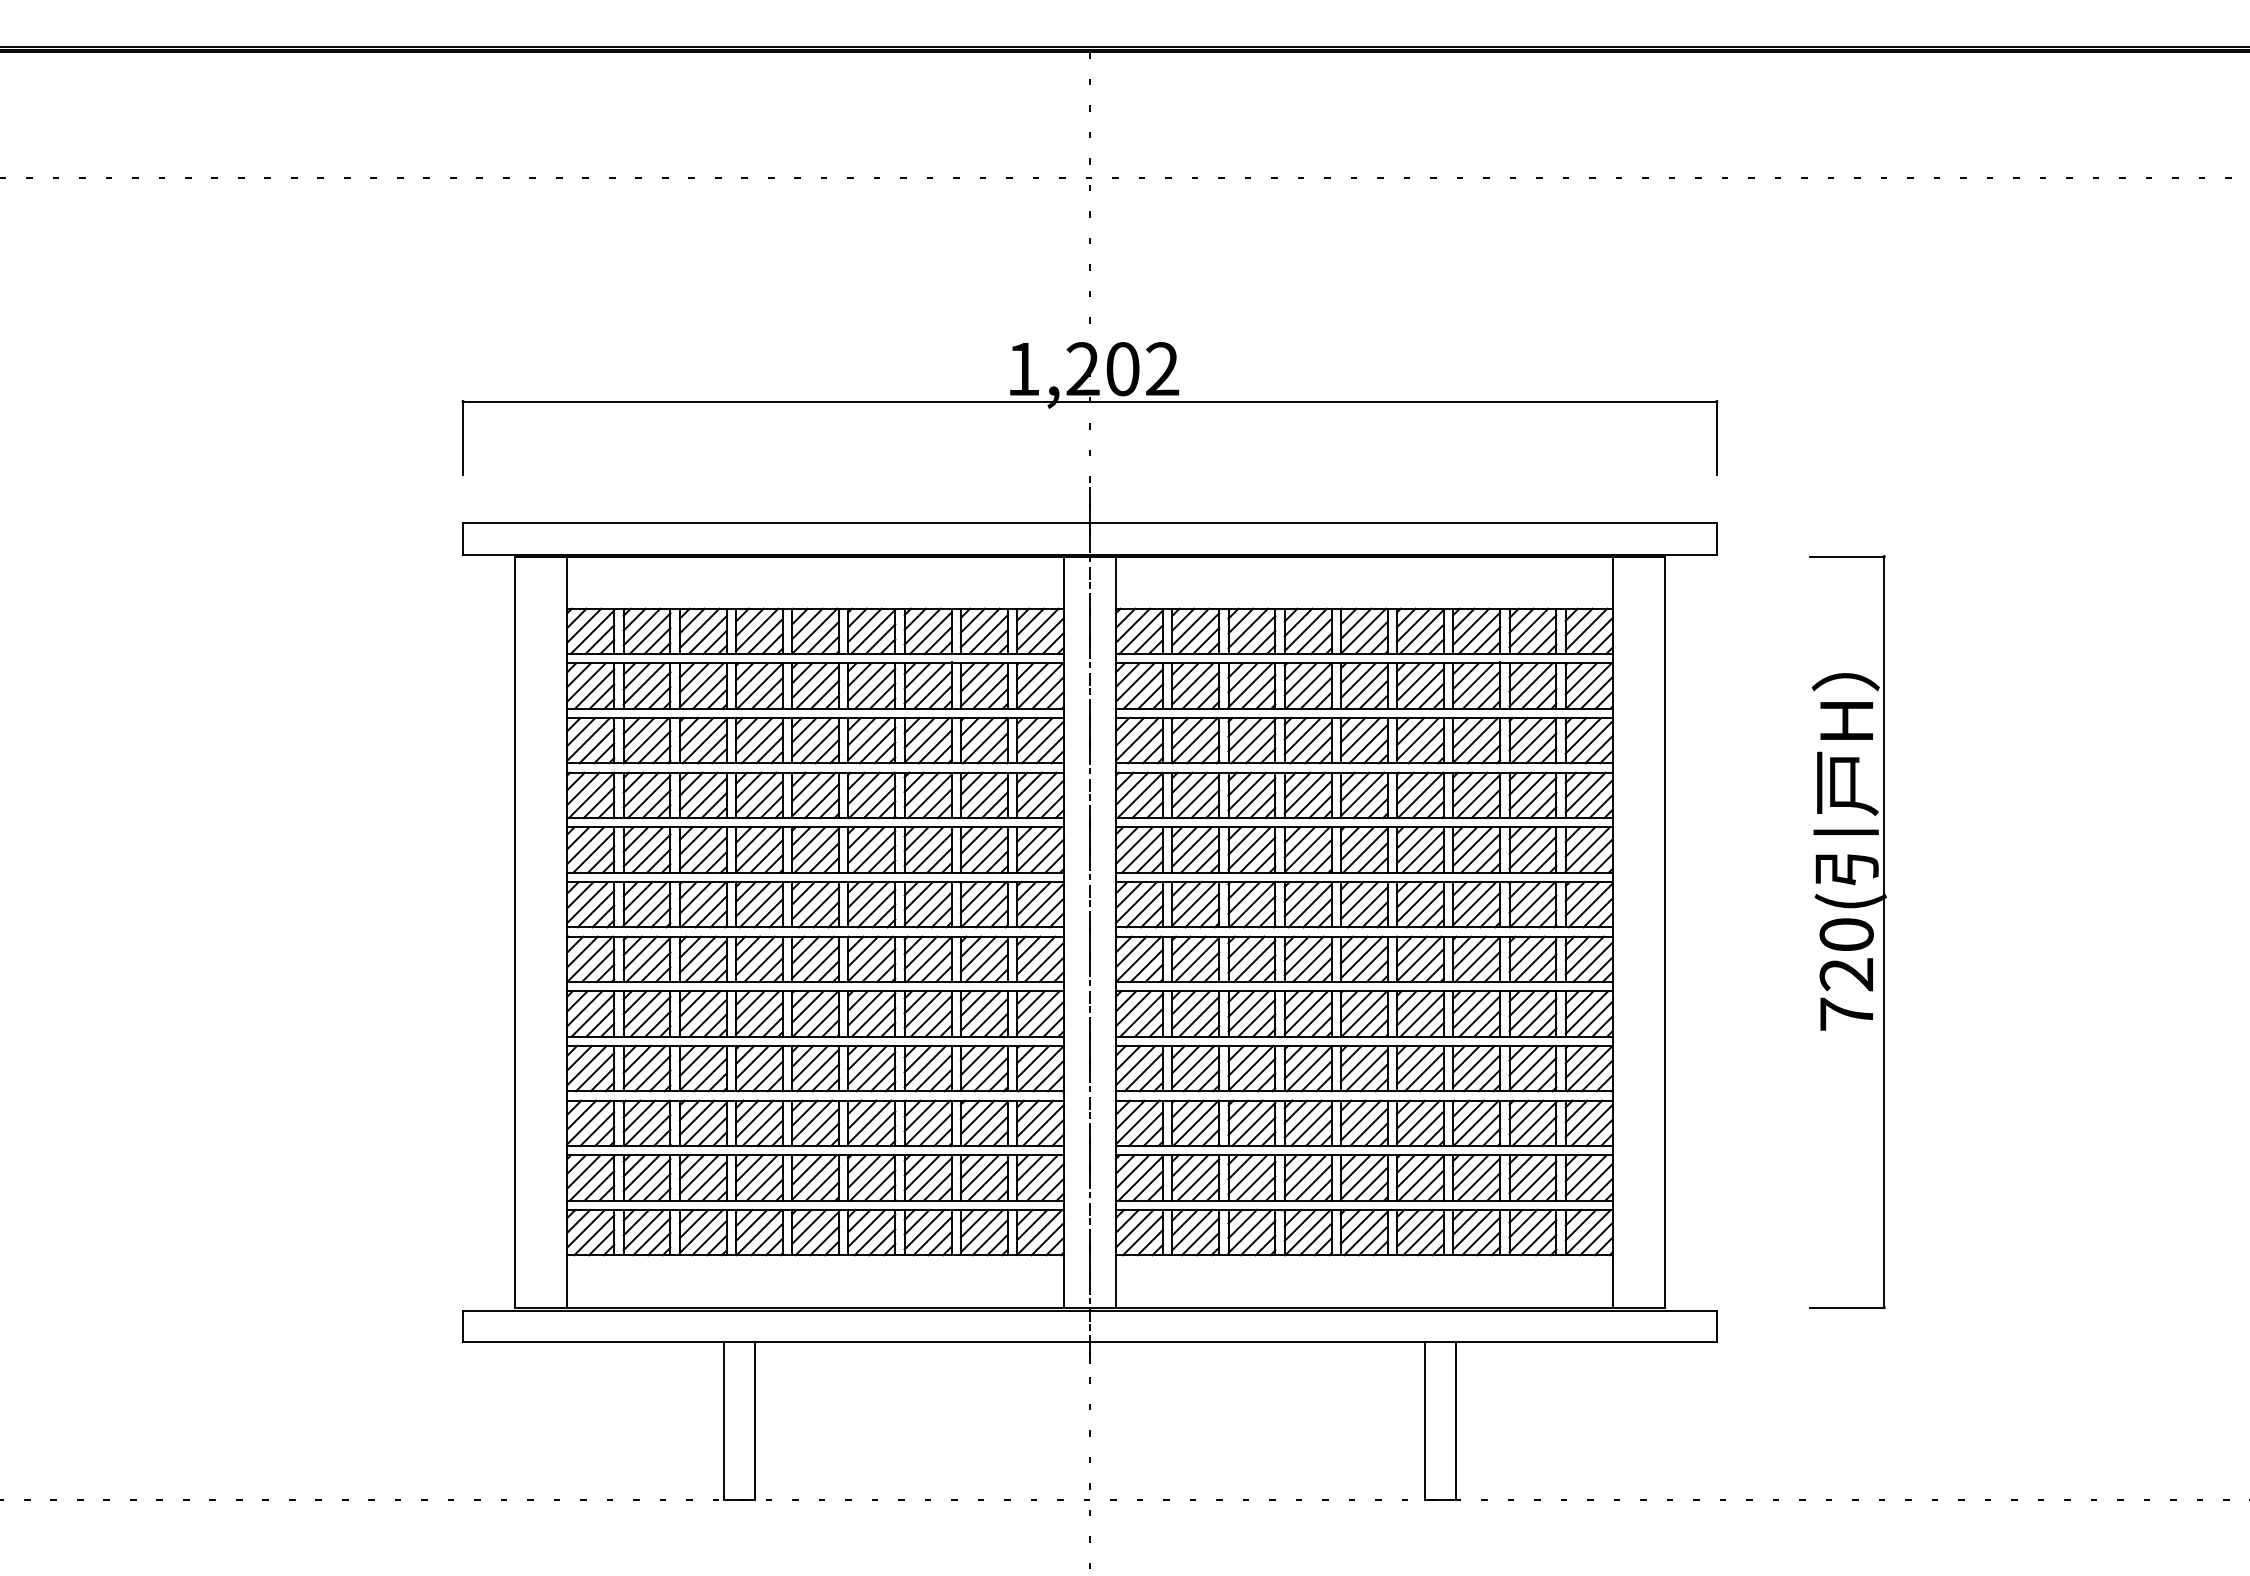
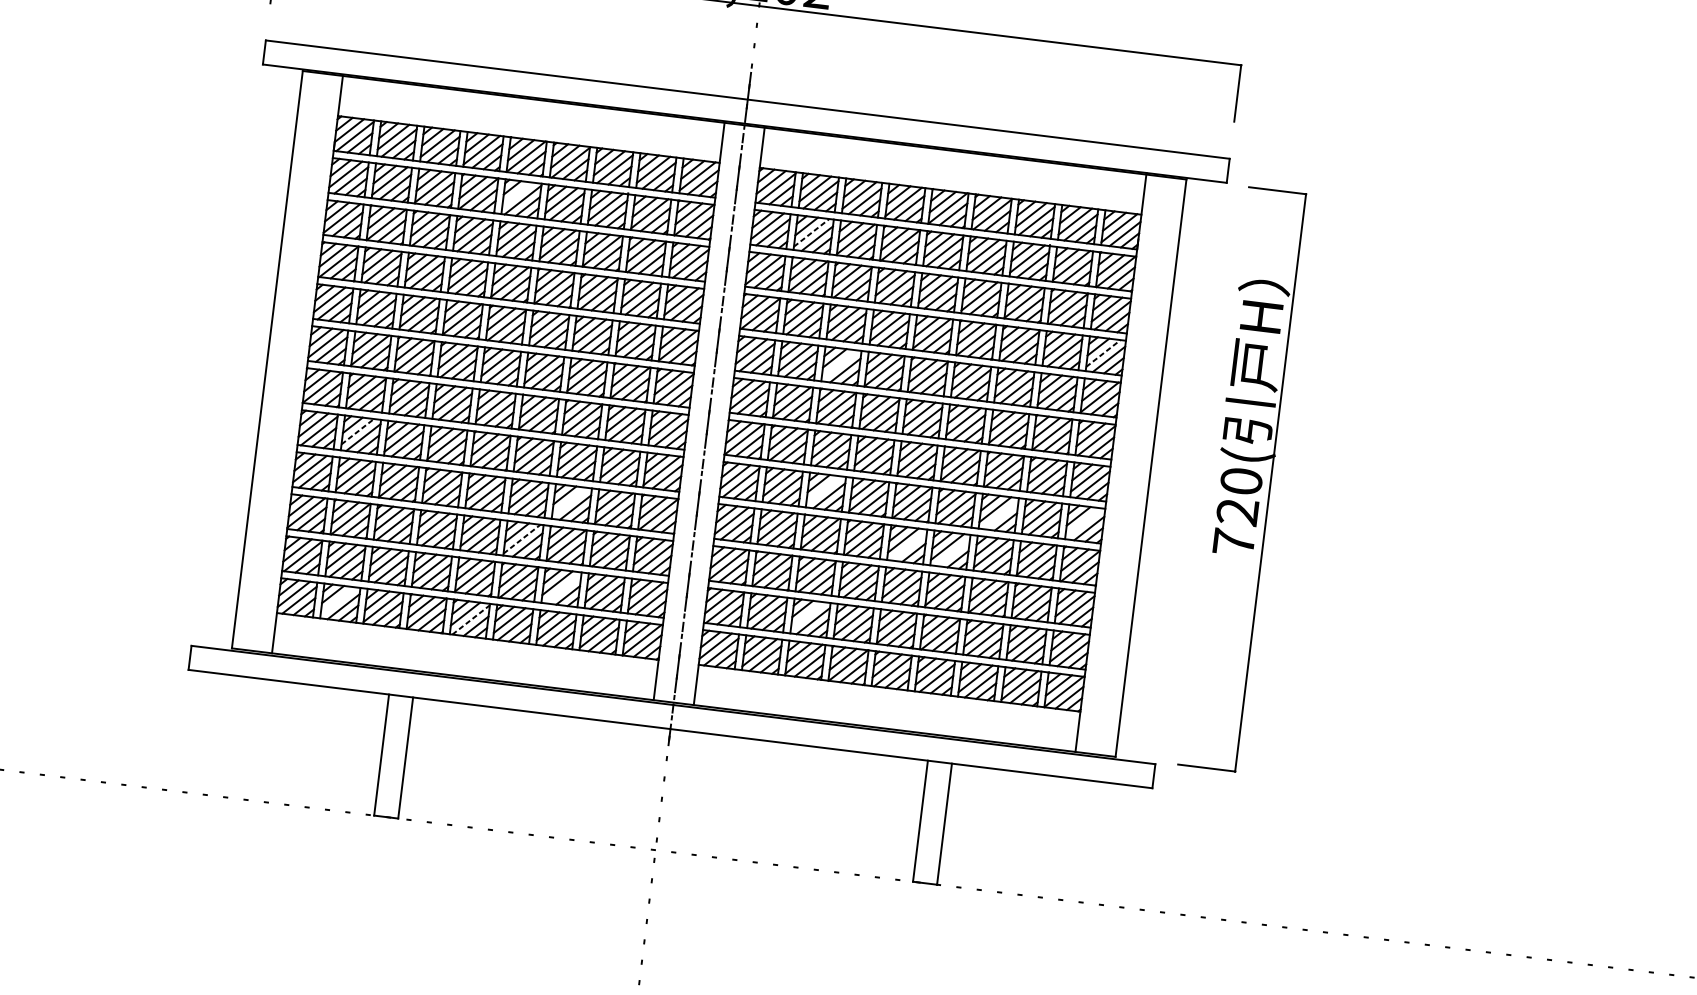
line: (809, 680) -> (517, 194), removed
line: (1193, 683) -> (812, 232), solid -> dashed
line: (1586, 792) -> (1104, 353), solid -> dashed
line: (1249, 848) -> (839, 364), removed
part: (1847, 932) -> (1242, 479), moved
line: (642, 1010) -> (357, 431), solid -> dashed
line: (1248, 1011) -> (823, 489), removed
line: (1586, 1012) -> (1083, 522), removed
line: (1479, 1016) -> (1000, 515), removed
line: (924, 1066) -> (569, 501), removed
line: (1366, 1070) -> (908, 546), removed
line: (1423, 1071) -> (952, 552), removed
line: (870, 1121) -> (522, 538), solid -> dashed
line: (1247, 1174) -> (807, 615), removed
line: (930, 1179) -> (563, 589), removed
line: (643, 1229) -> (337, 600), removed
line: (817, 1233) -> (471, 619), solid -> dashed

